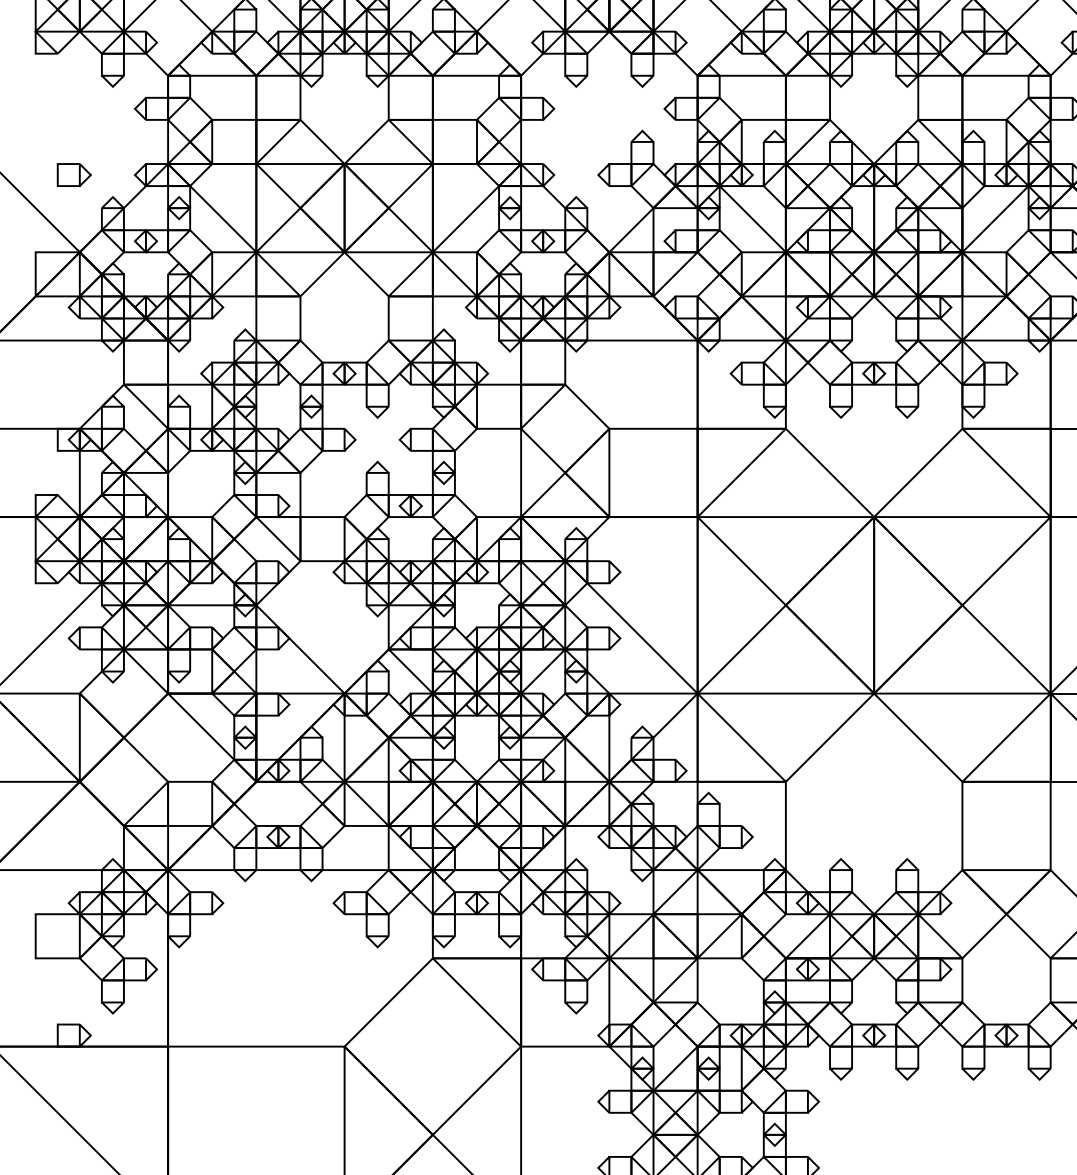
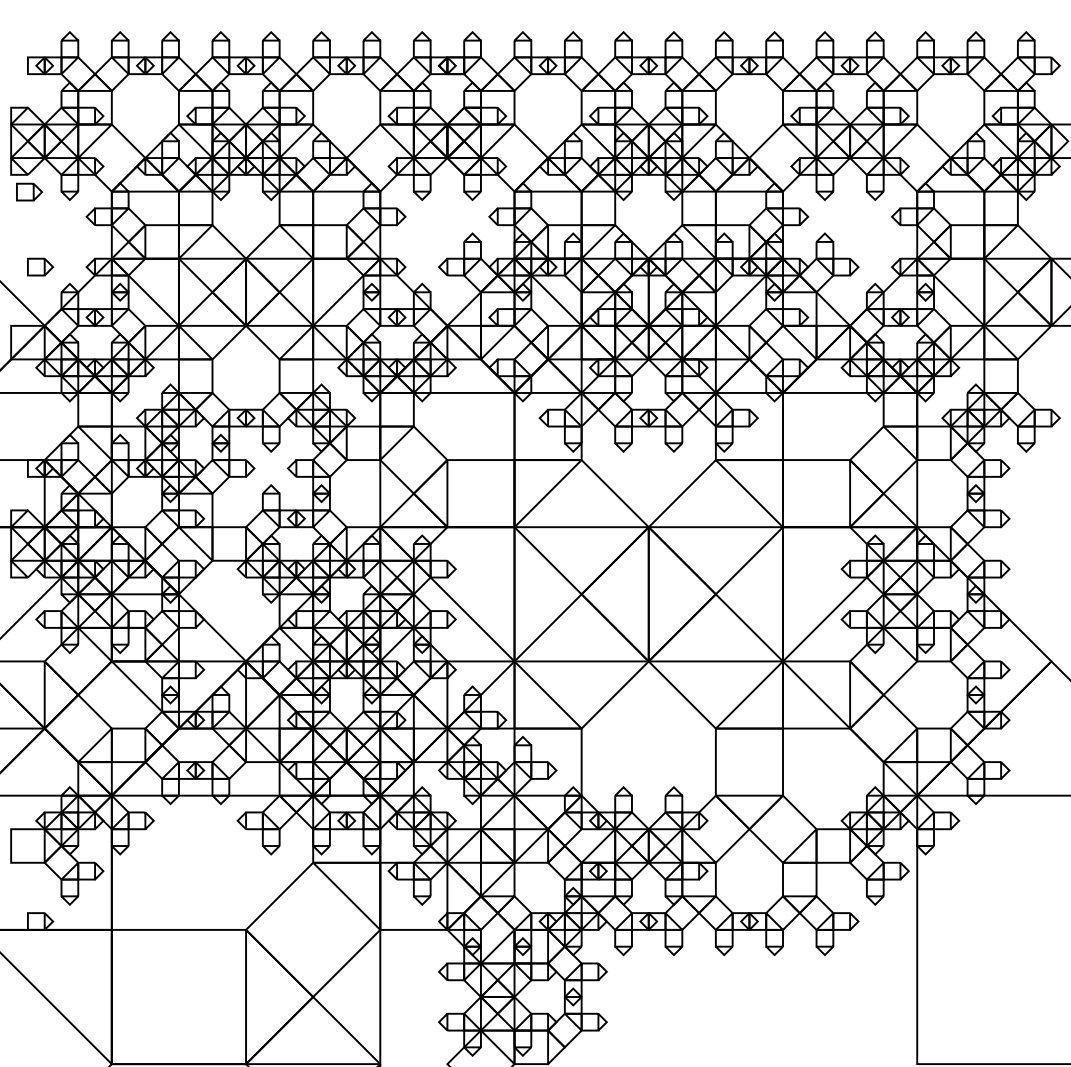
curve: (63, 75) -> (32, 191), added

